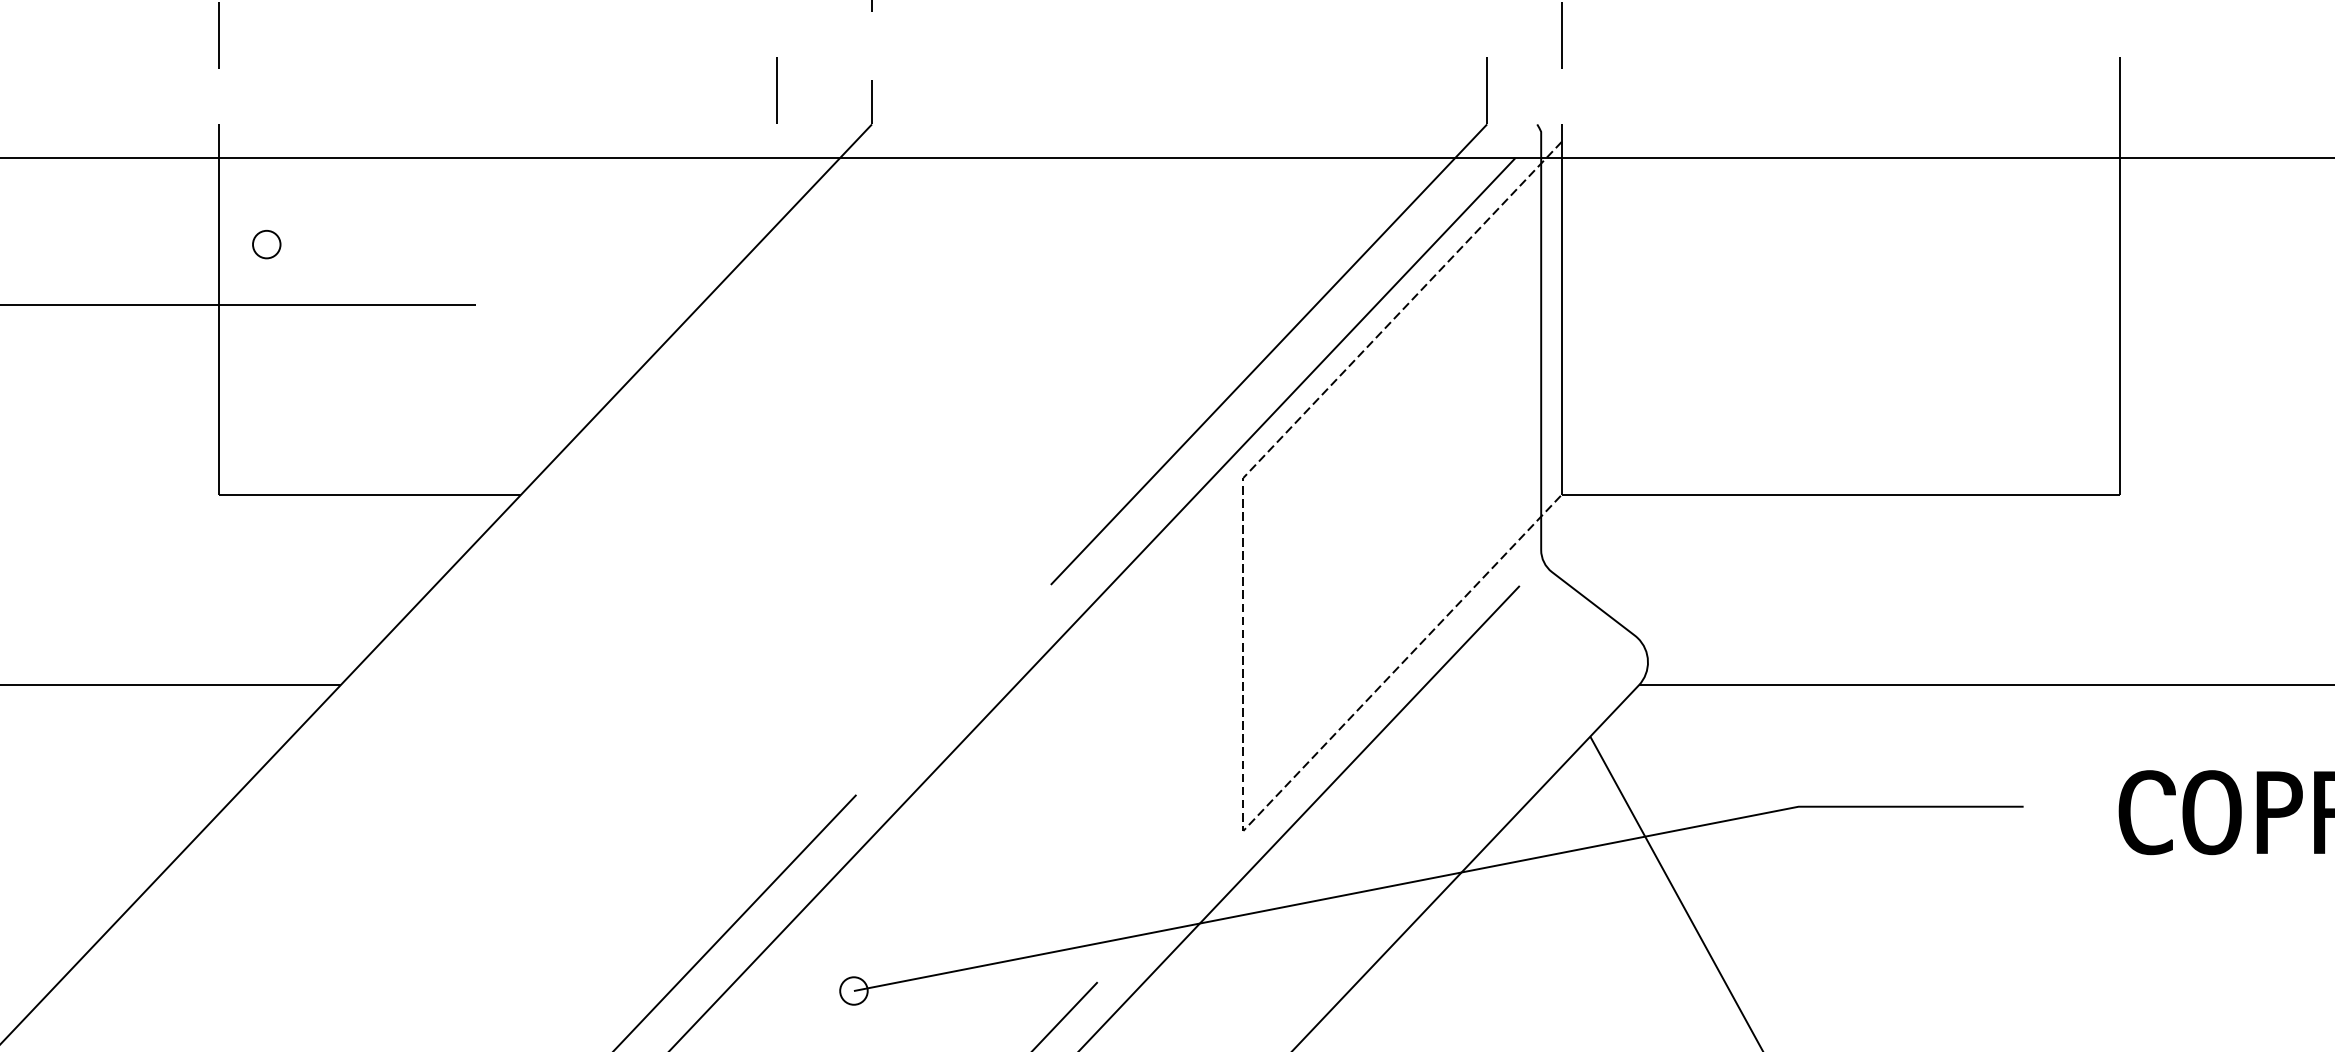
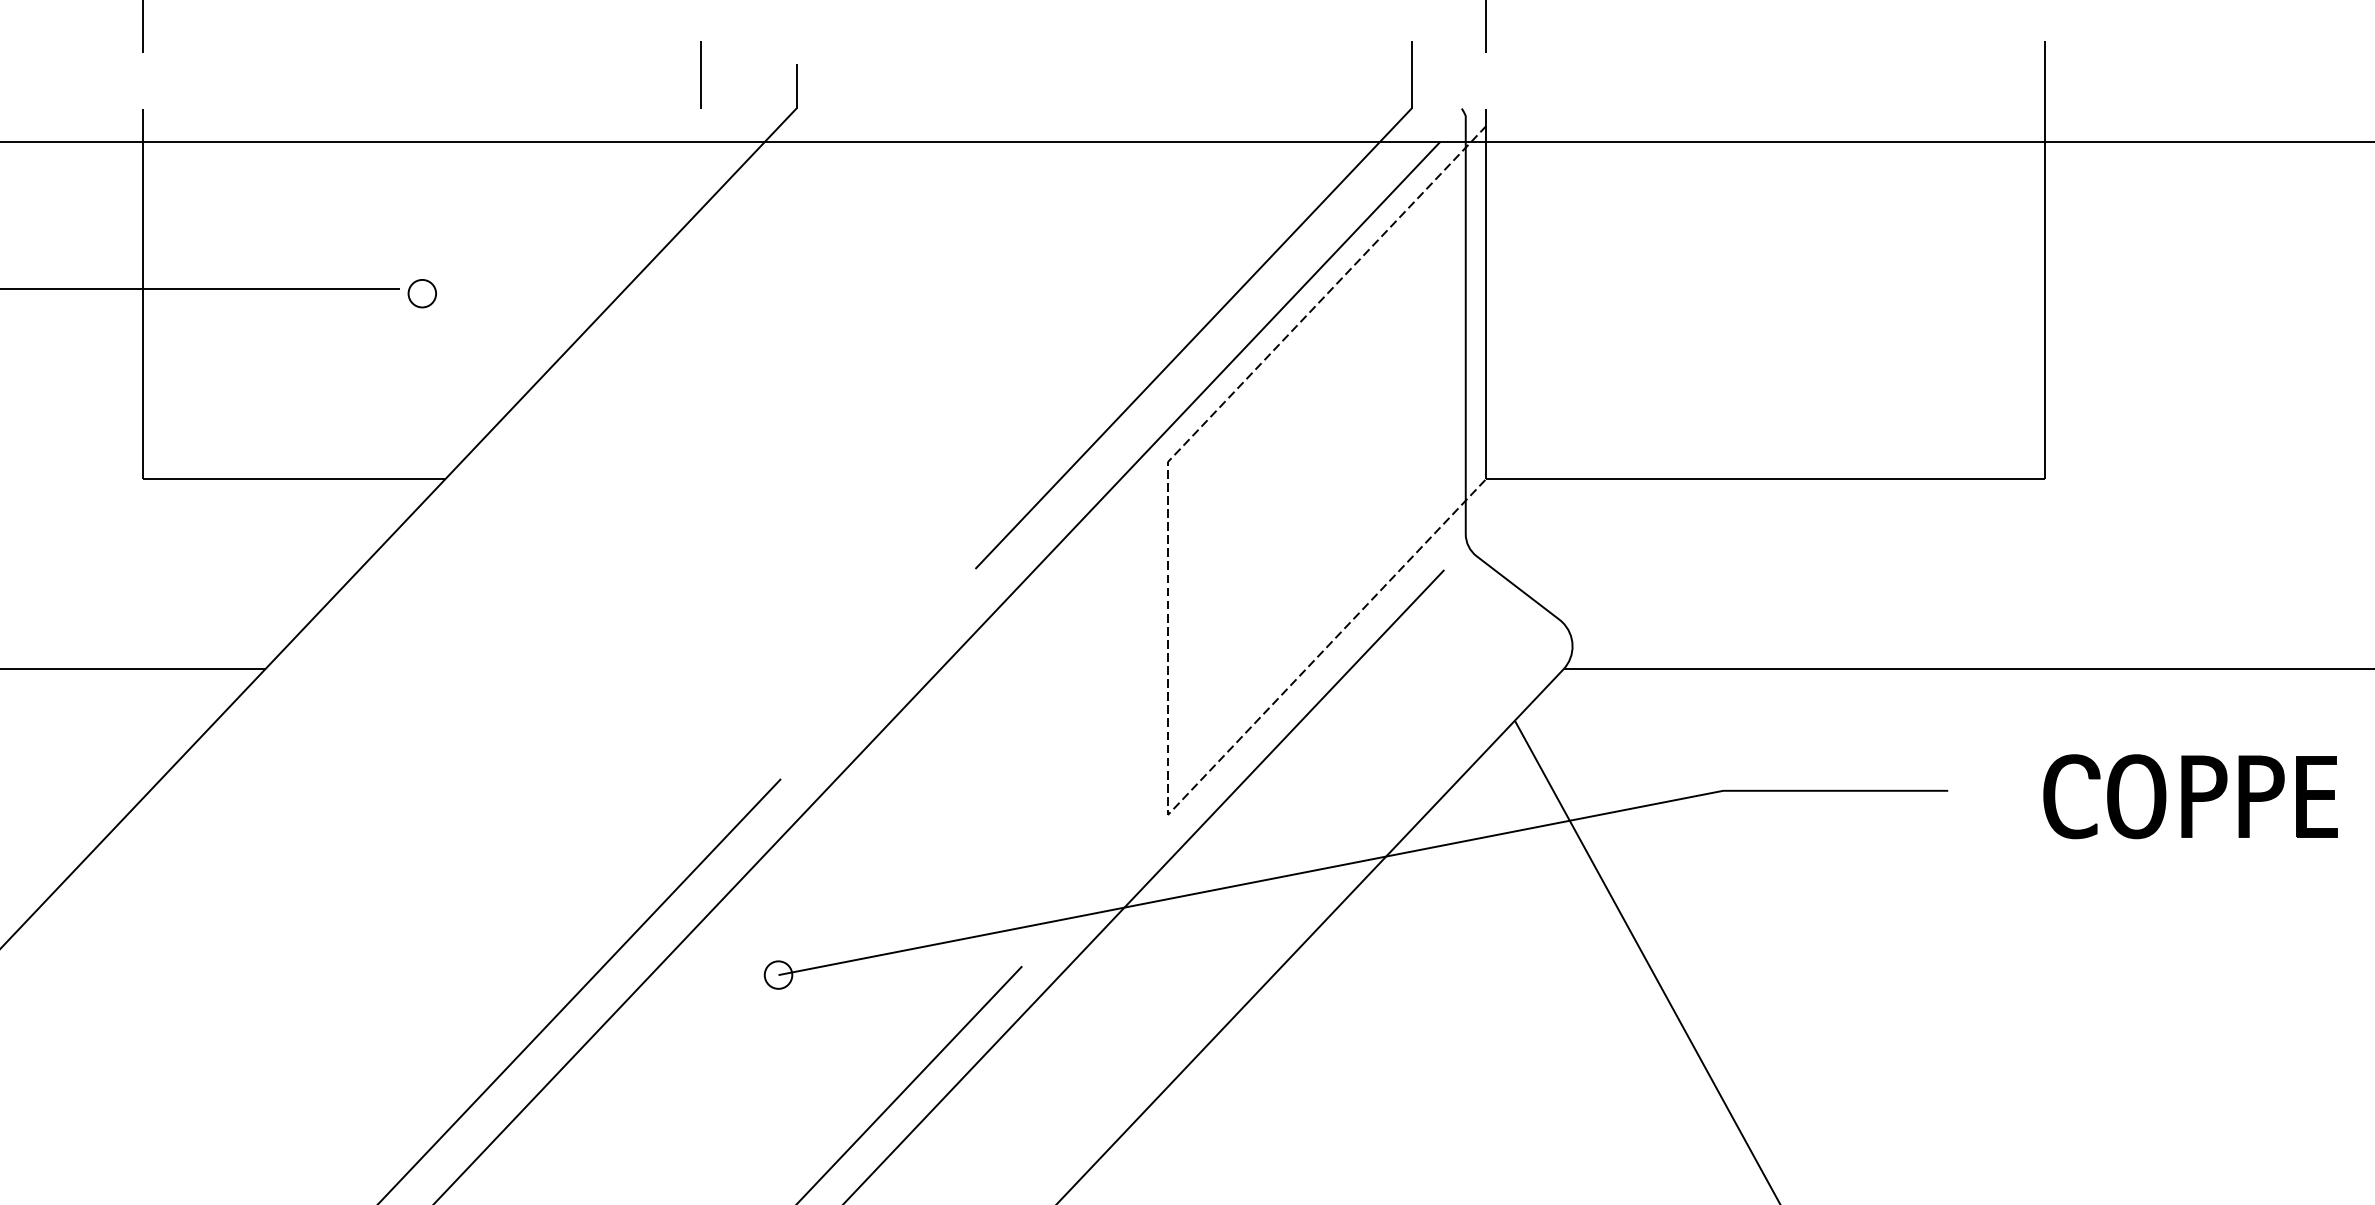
part: (265, 244) -> (421, 293), moved

